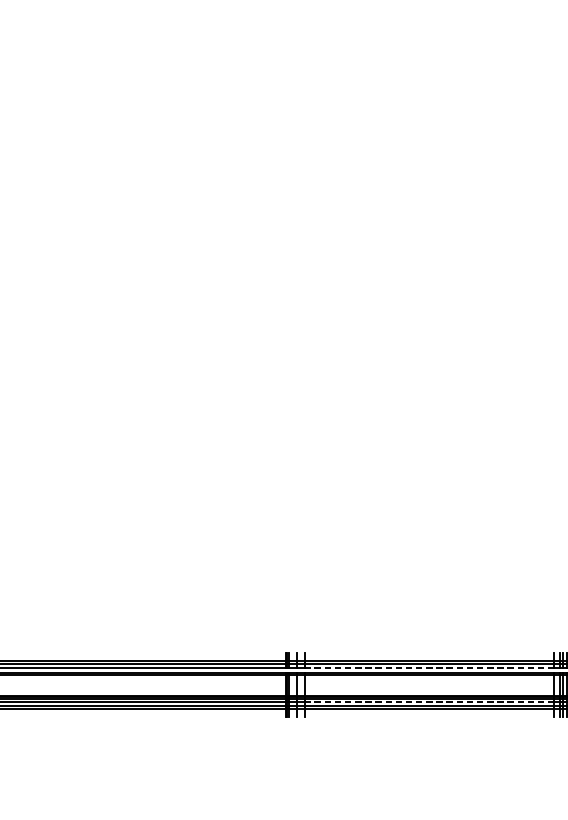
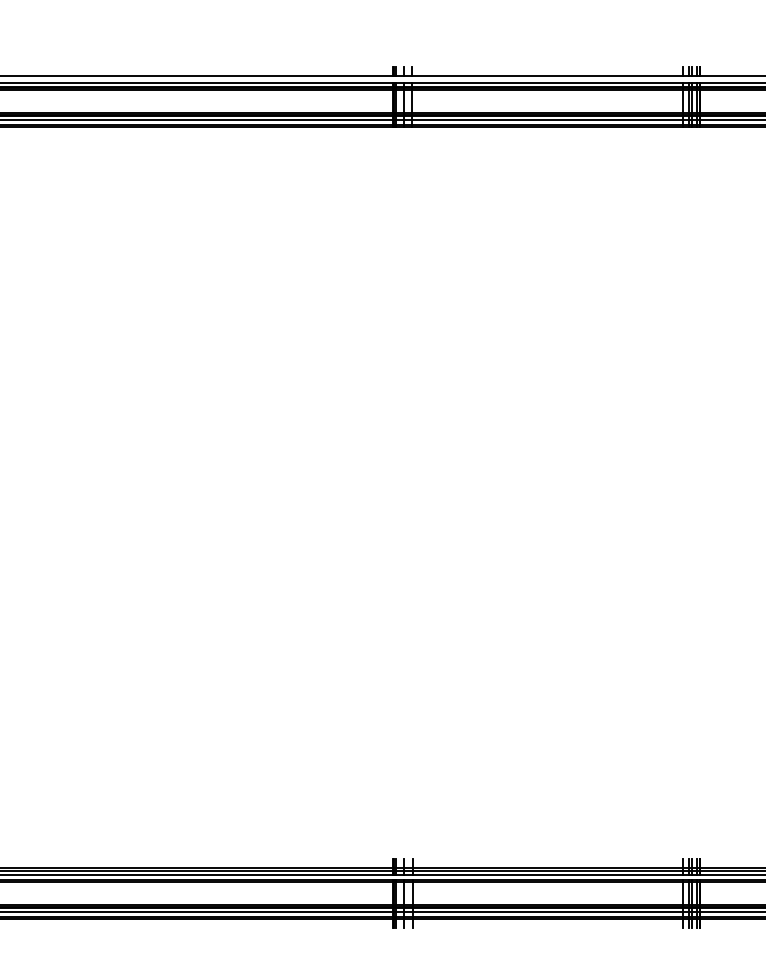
line: (429, 668) -> (547, 875), dashed -> solid
line: (429, 702) -> (547, 912), dashed -> solid

